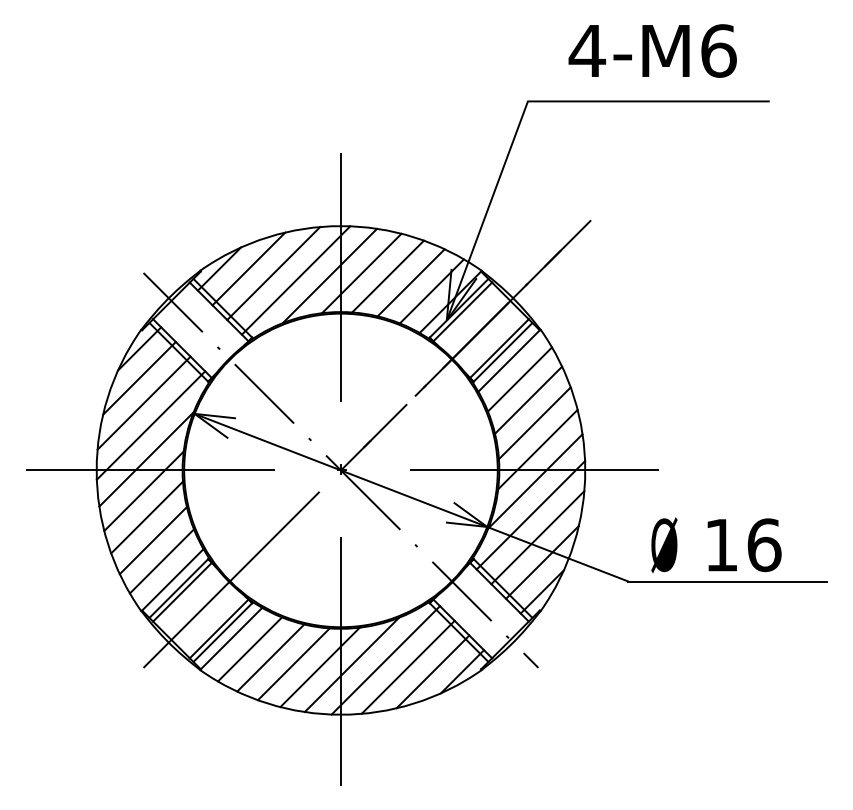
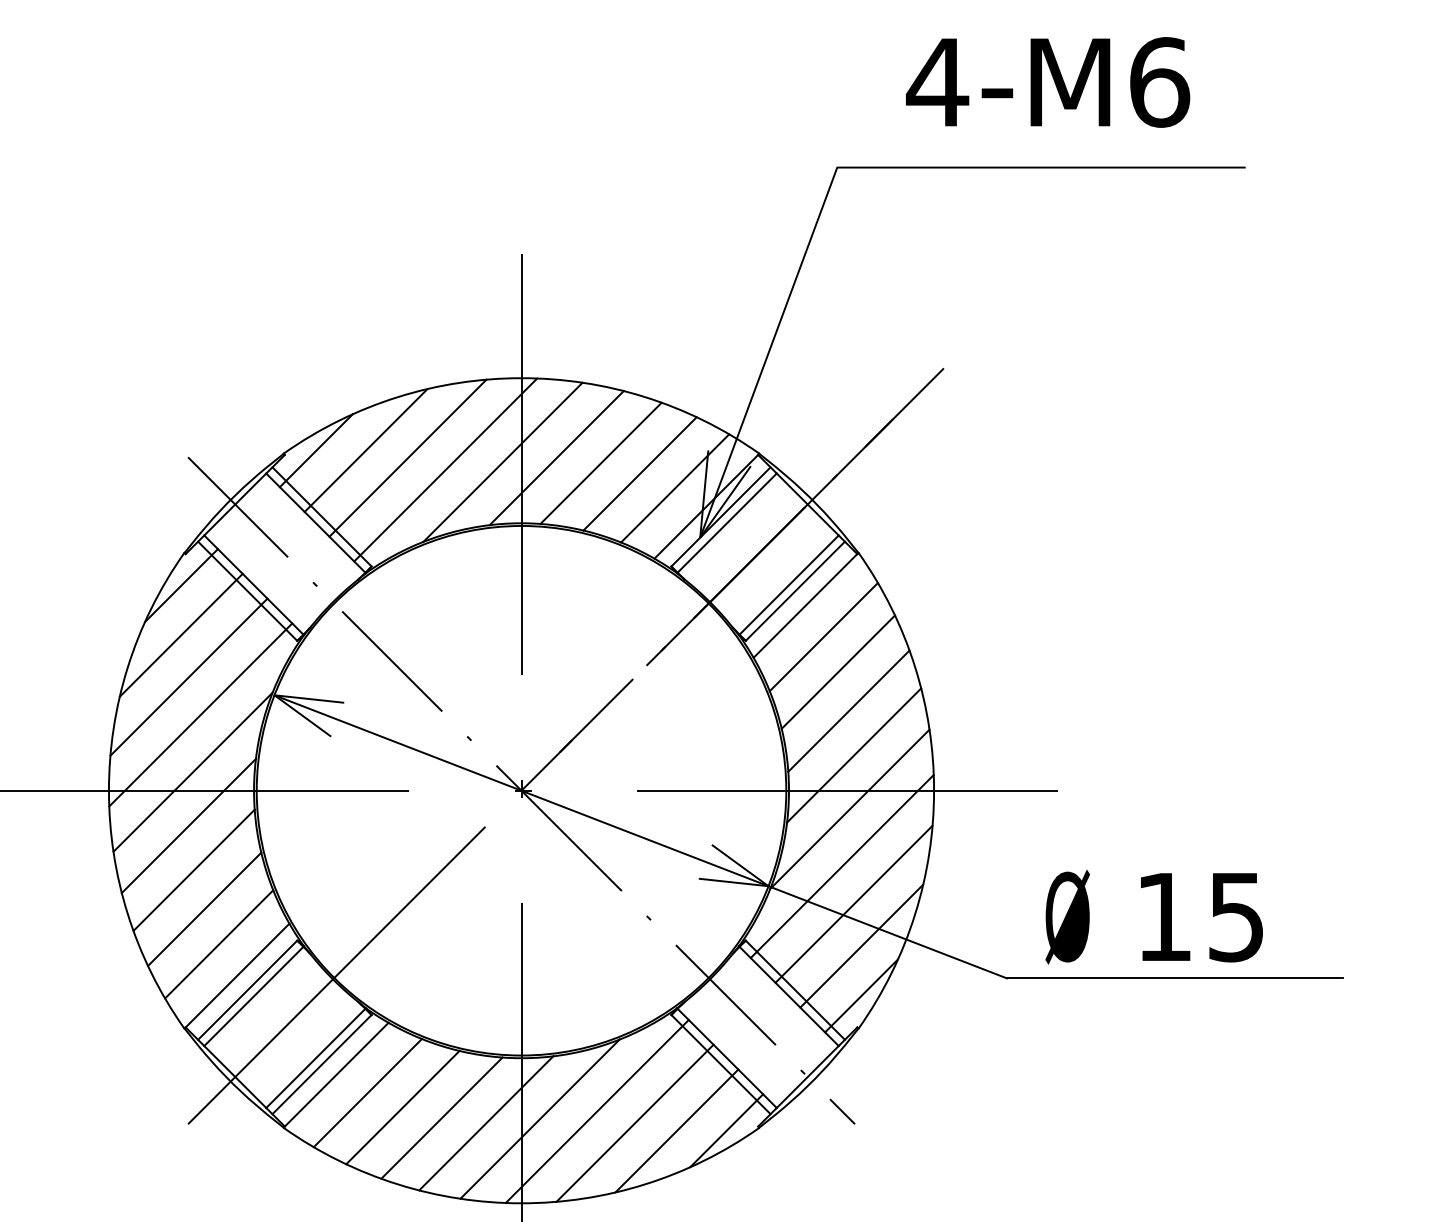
text: (764, 545) -> (1236, 917), 16 -> 15

